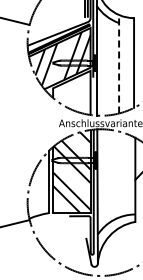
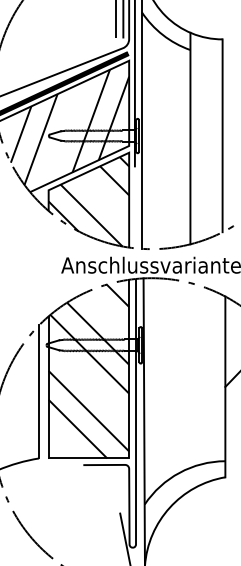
line: (119, 63) -> (191, 136), dashed -> solid
hatch: (71, 93) -> (88, 201), added

